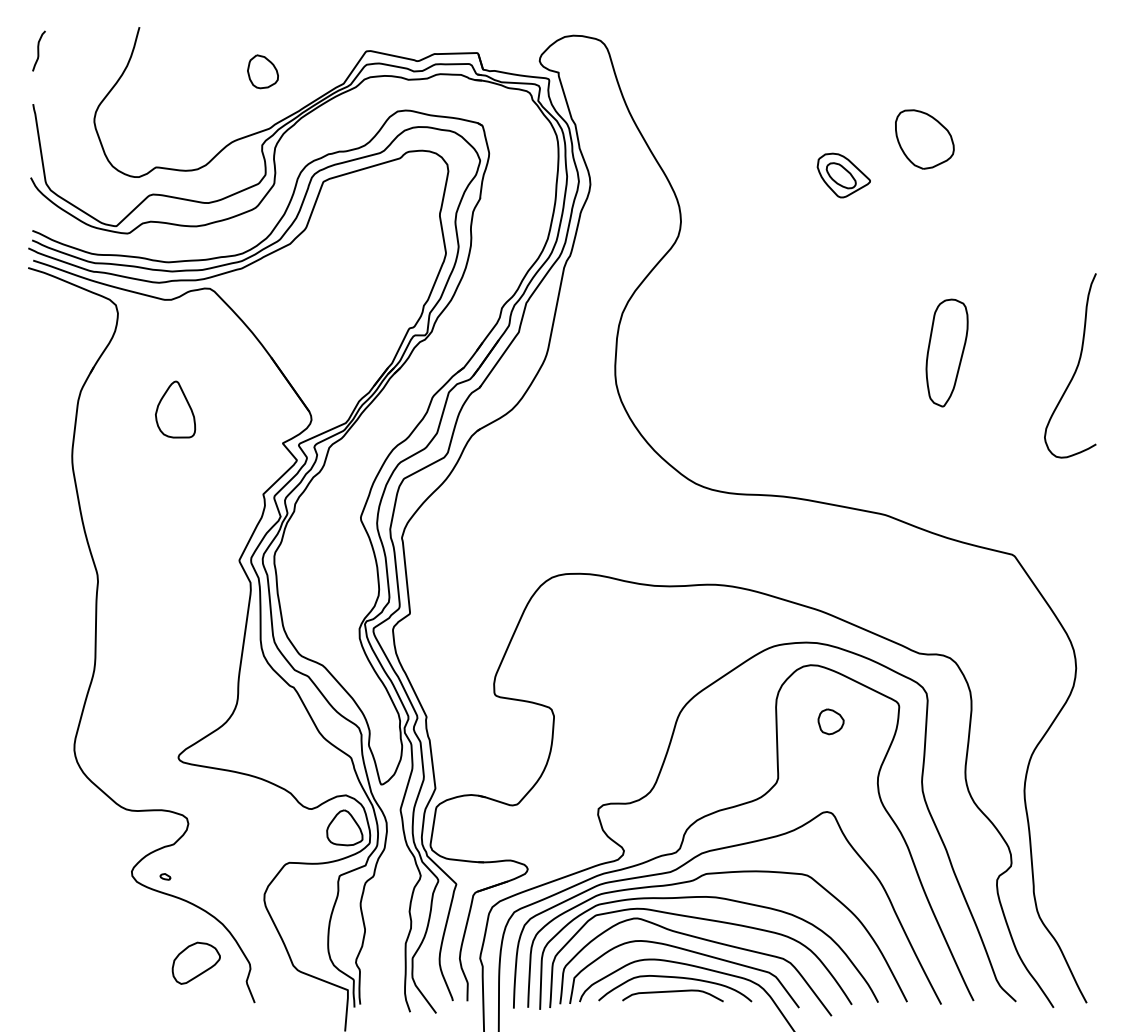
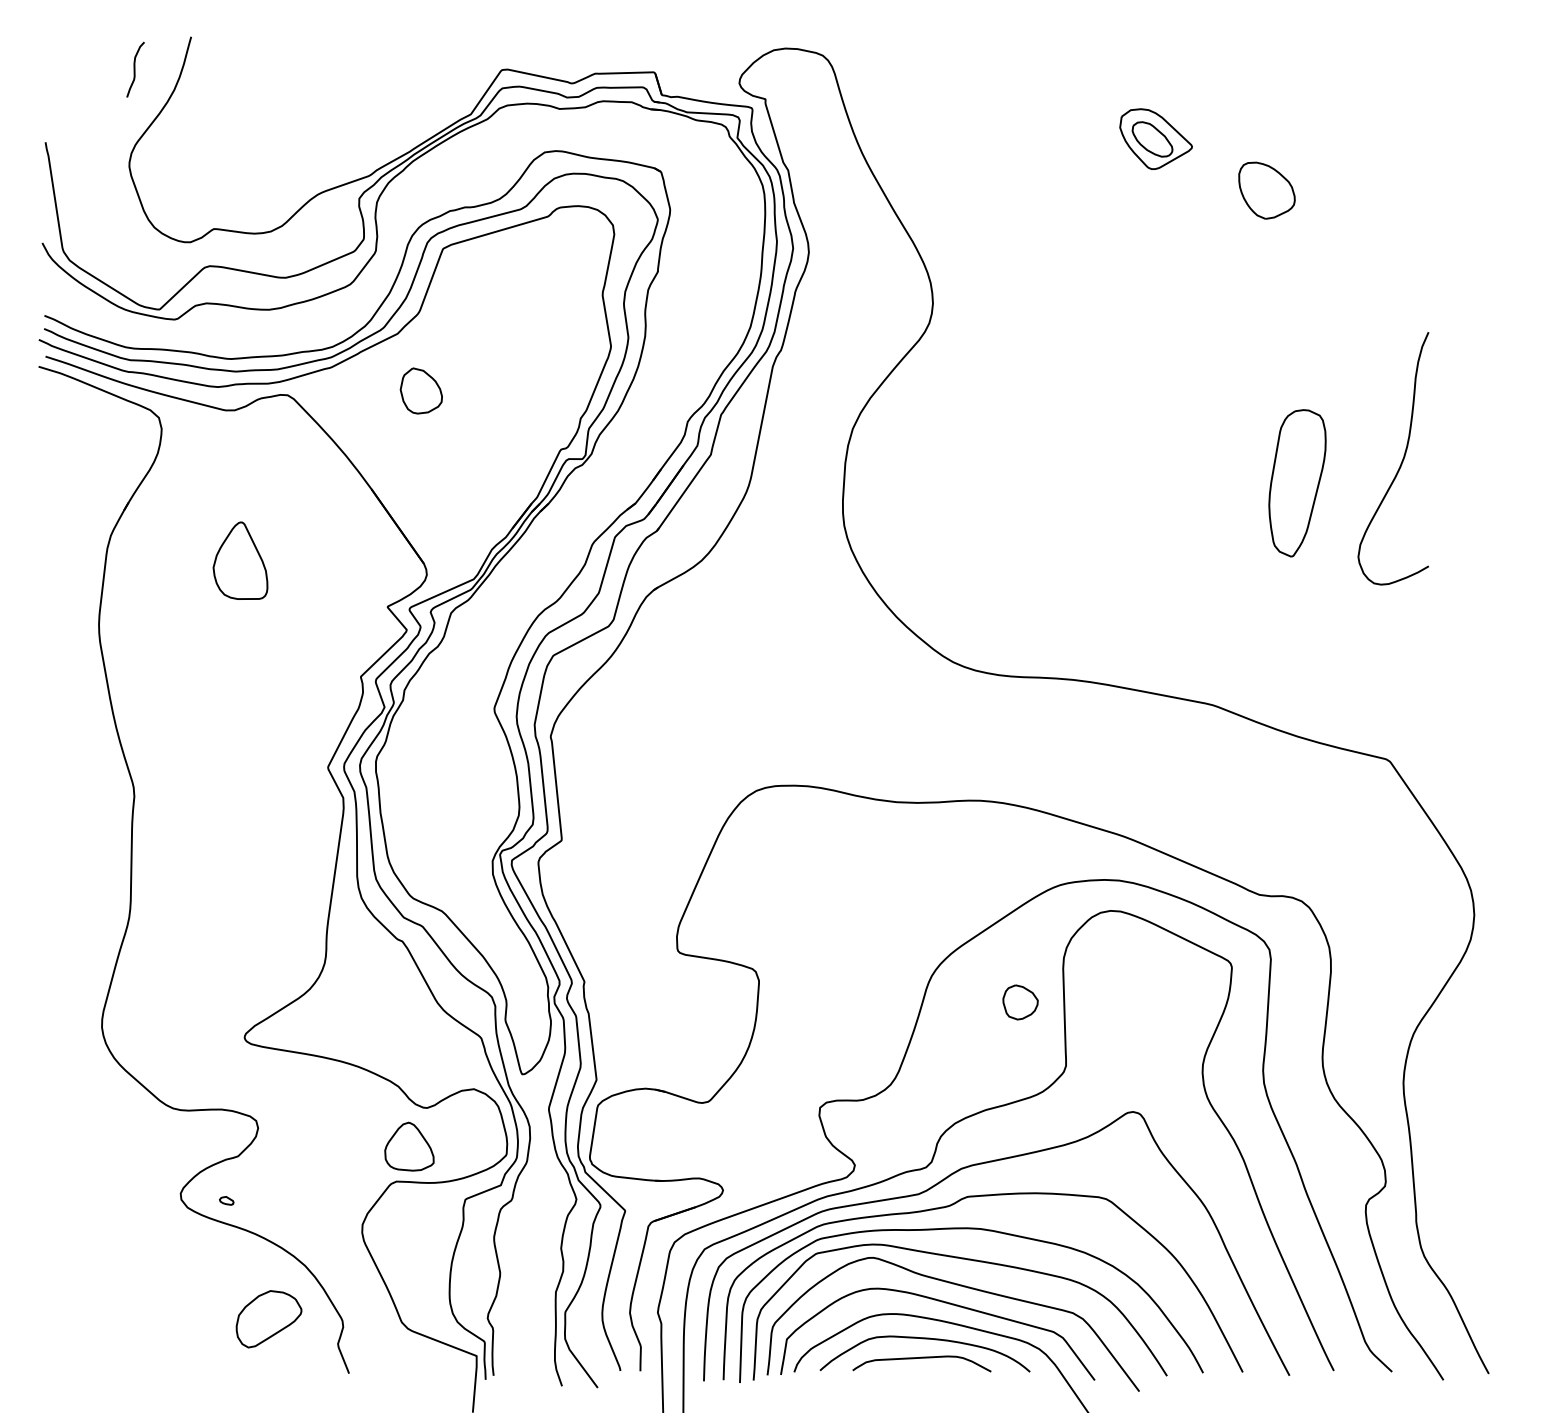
curve: (38, 50) -> (135, 69), moved
part: (262, 71) -> (420, 390), moved
part: (924, 139) -> (1266, 190), size x0.7
part: (843, 175) -> (1155, 138), moved
curve: (1076, 367) -> (1401, 461), moved
part: (831, 721) -> (1020, 1002), moved
part: (344, 827) -> (409, 1146), moved

